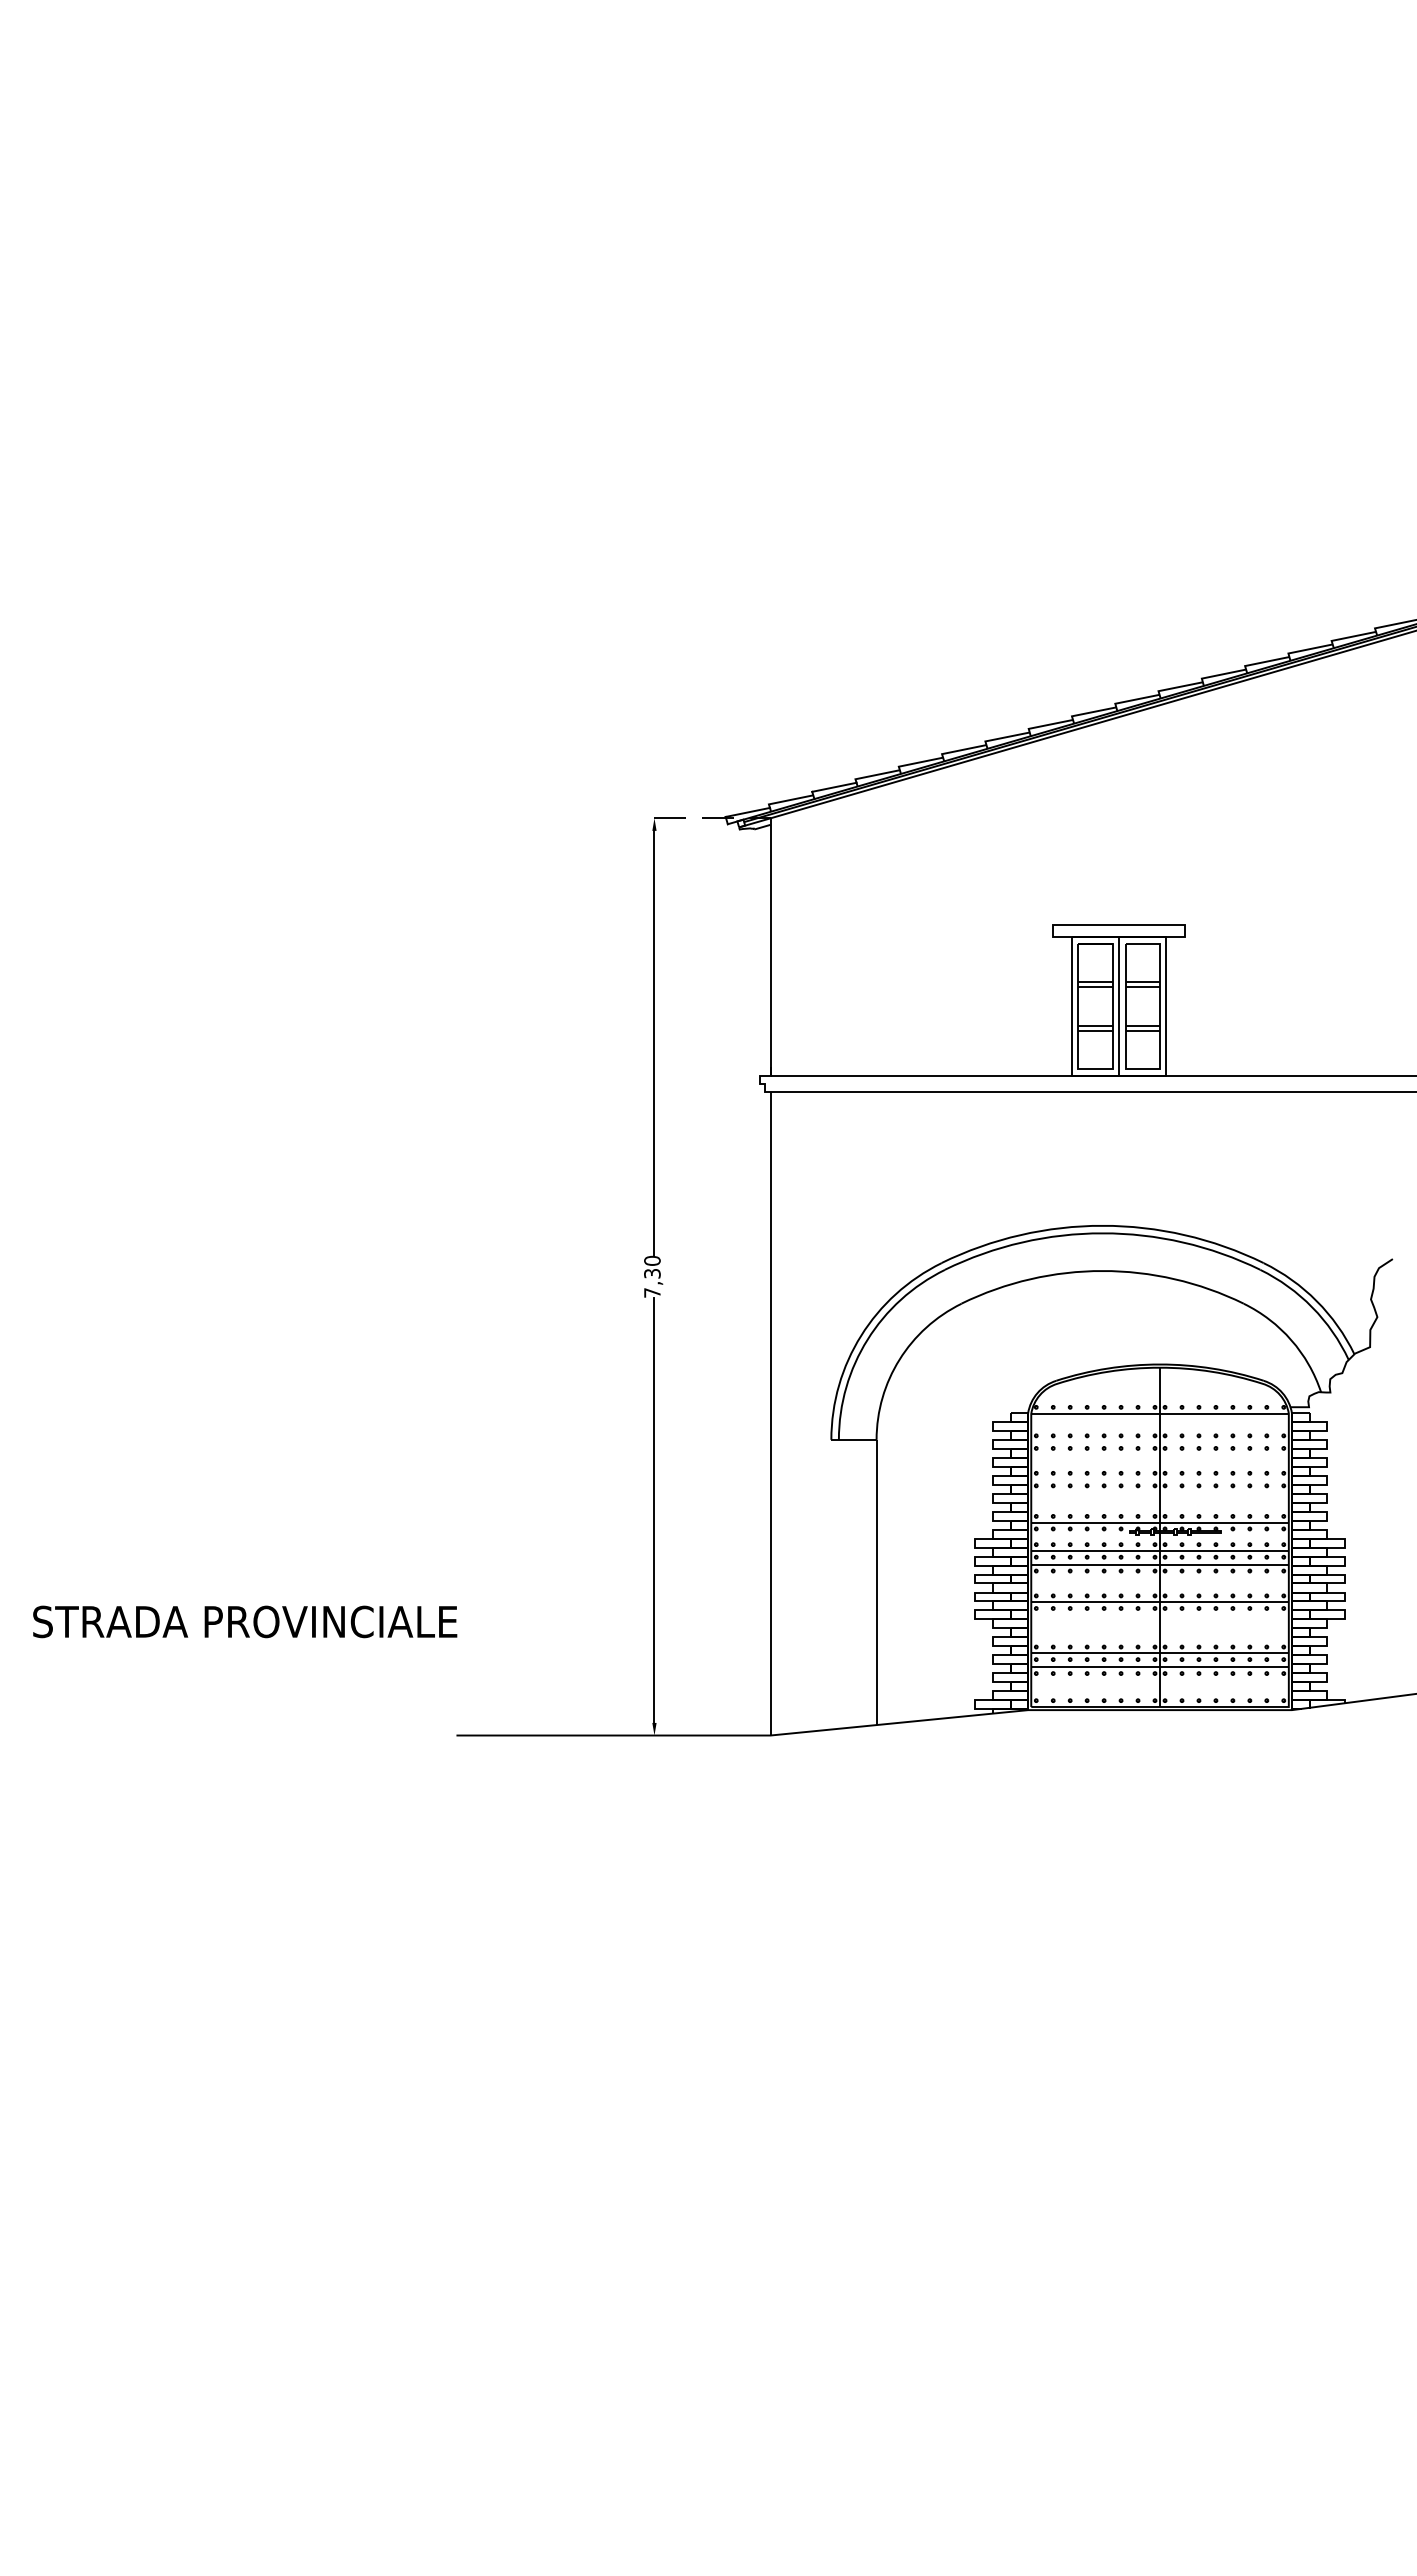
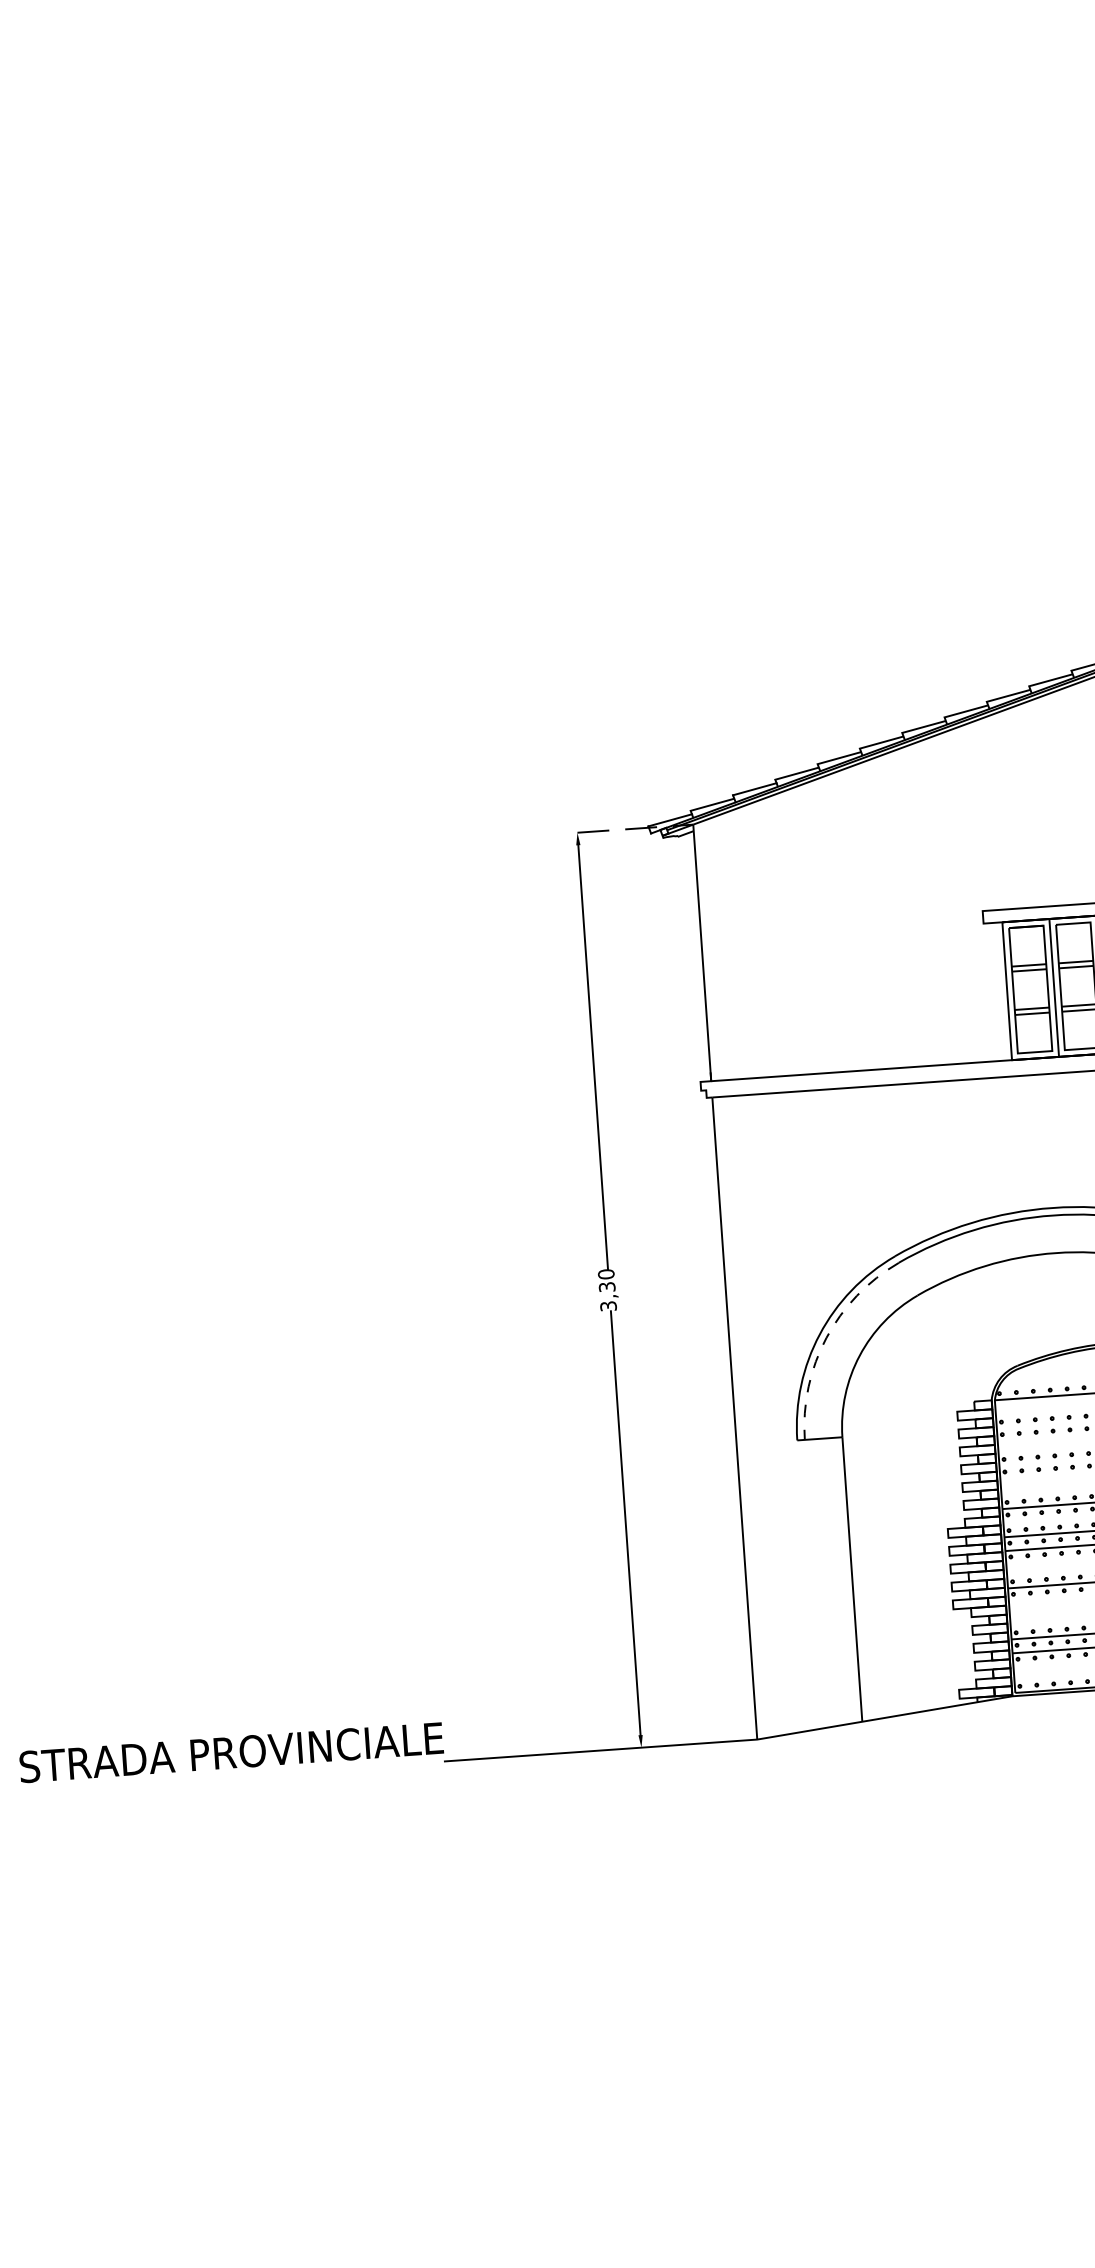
text: (652, 1292) -> (608, 1305), 7,30 -> 3,30
arc: (867, 1339) -> (826, 1337), solid -> dashed
text: (245, 1621) -> (231, 1752), moved

